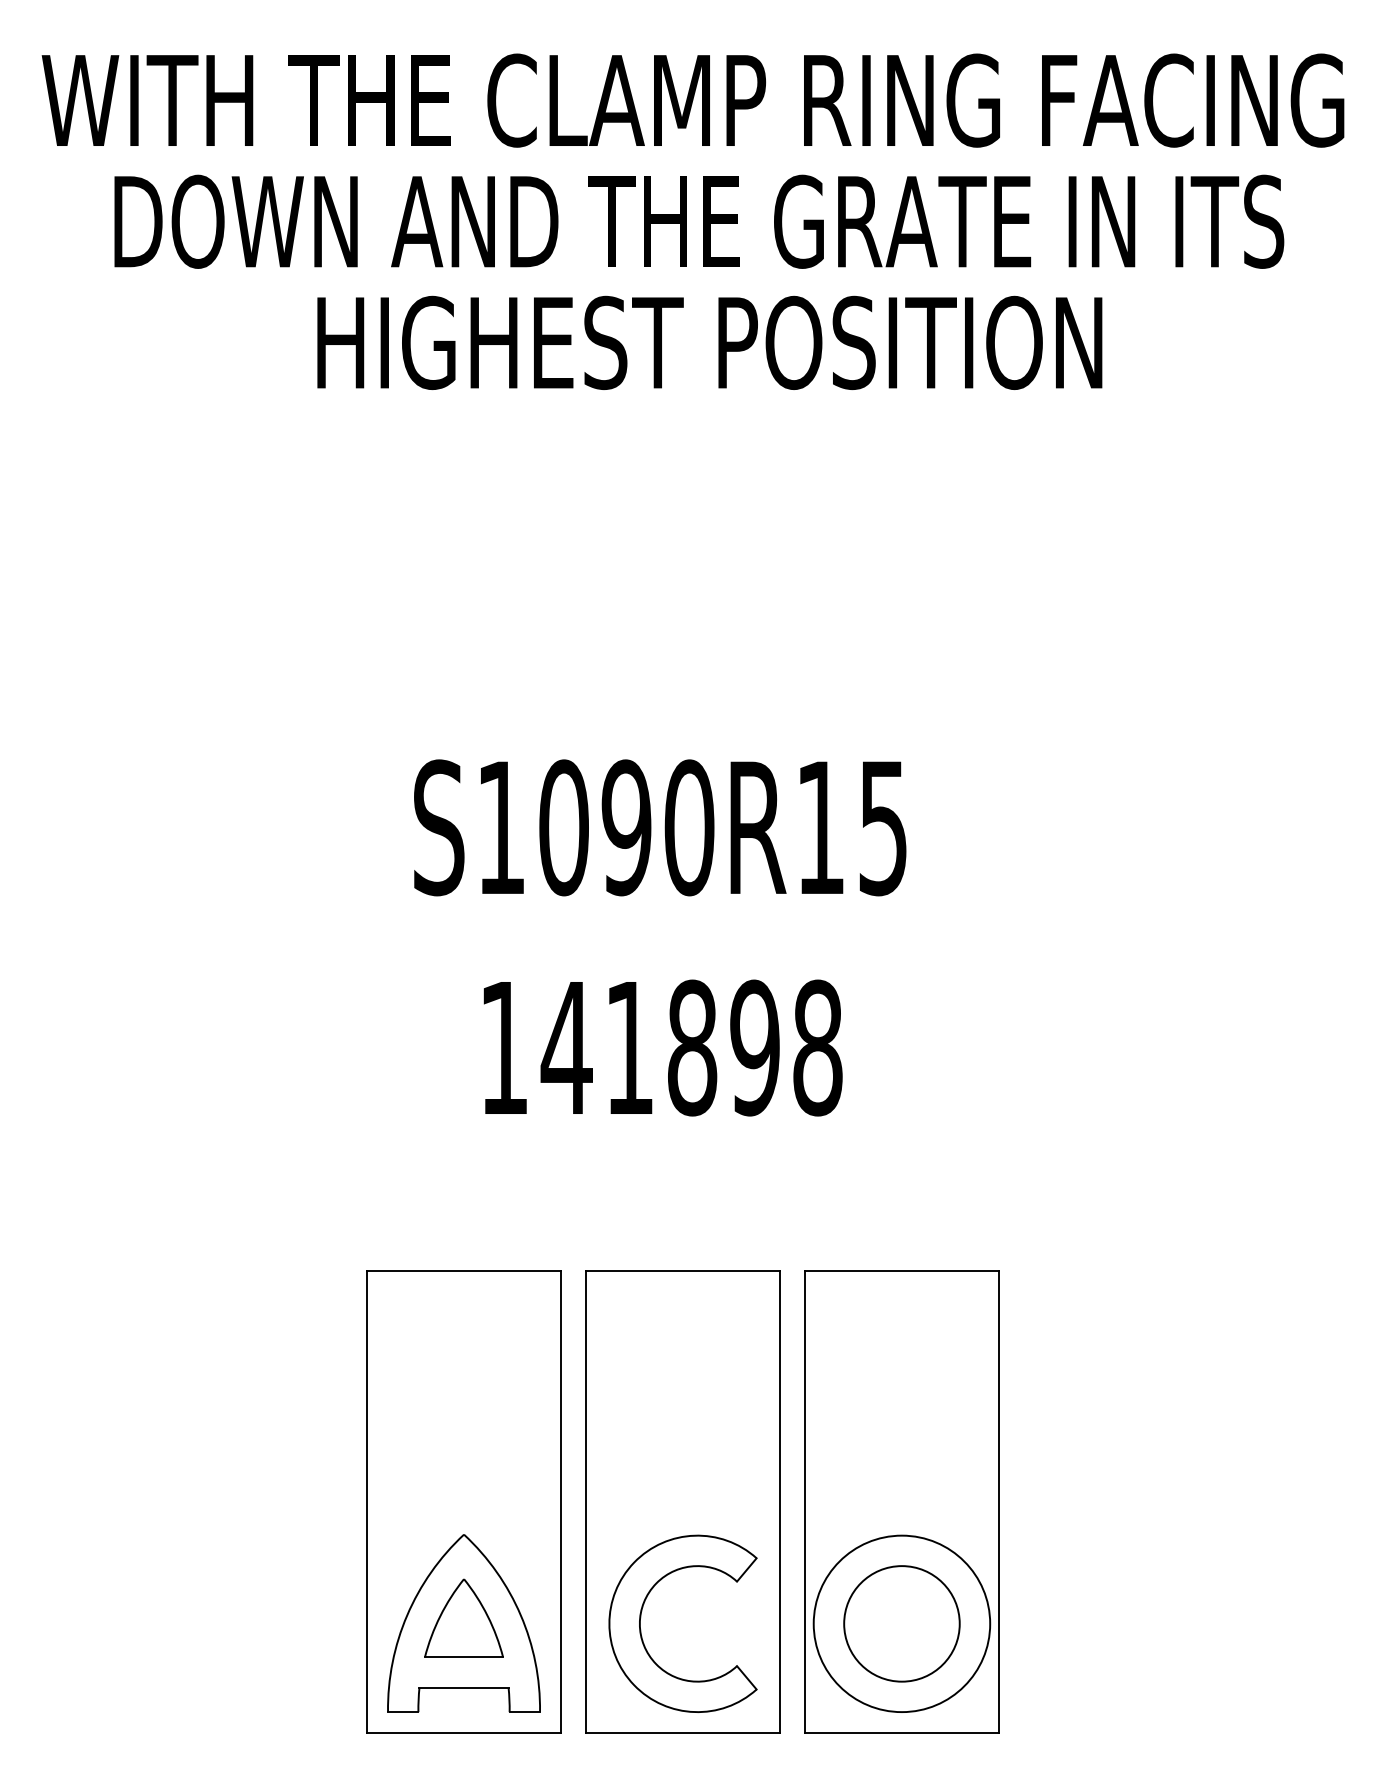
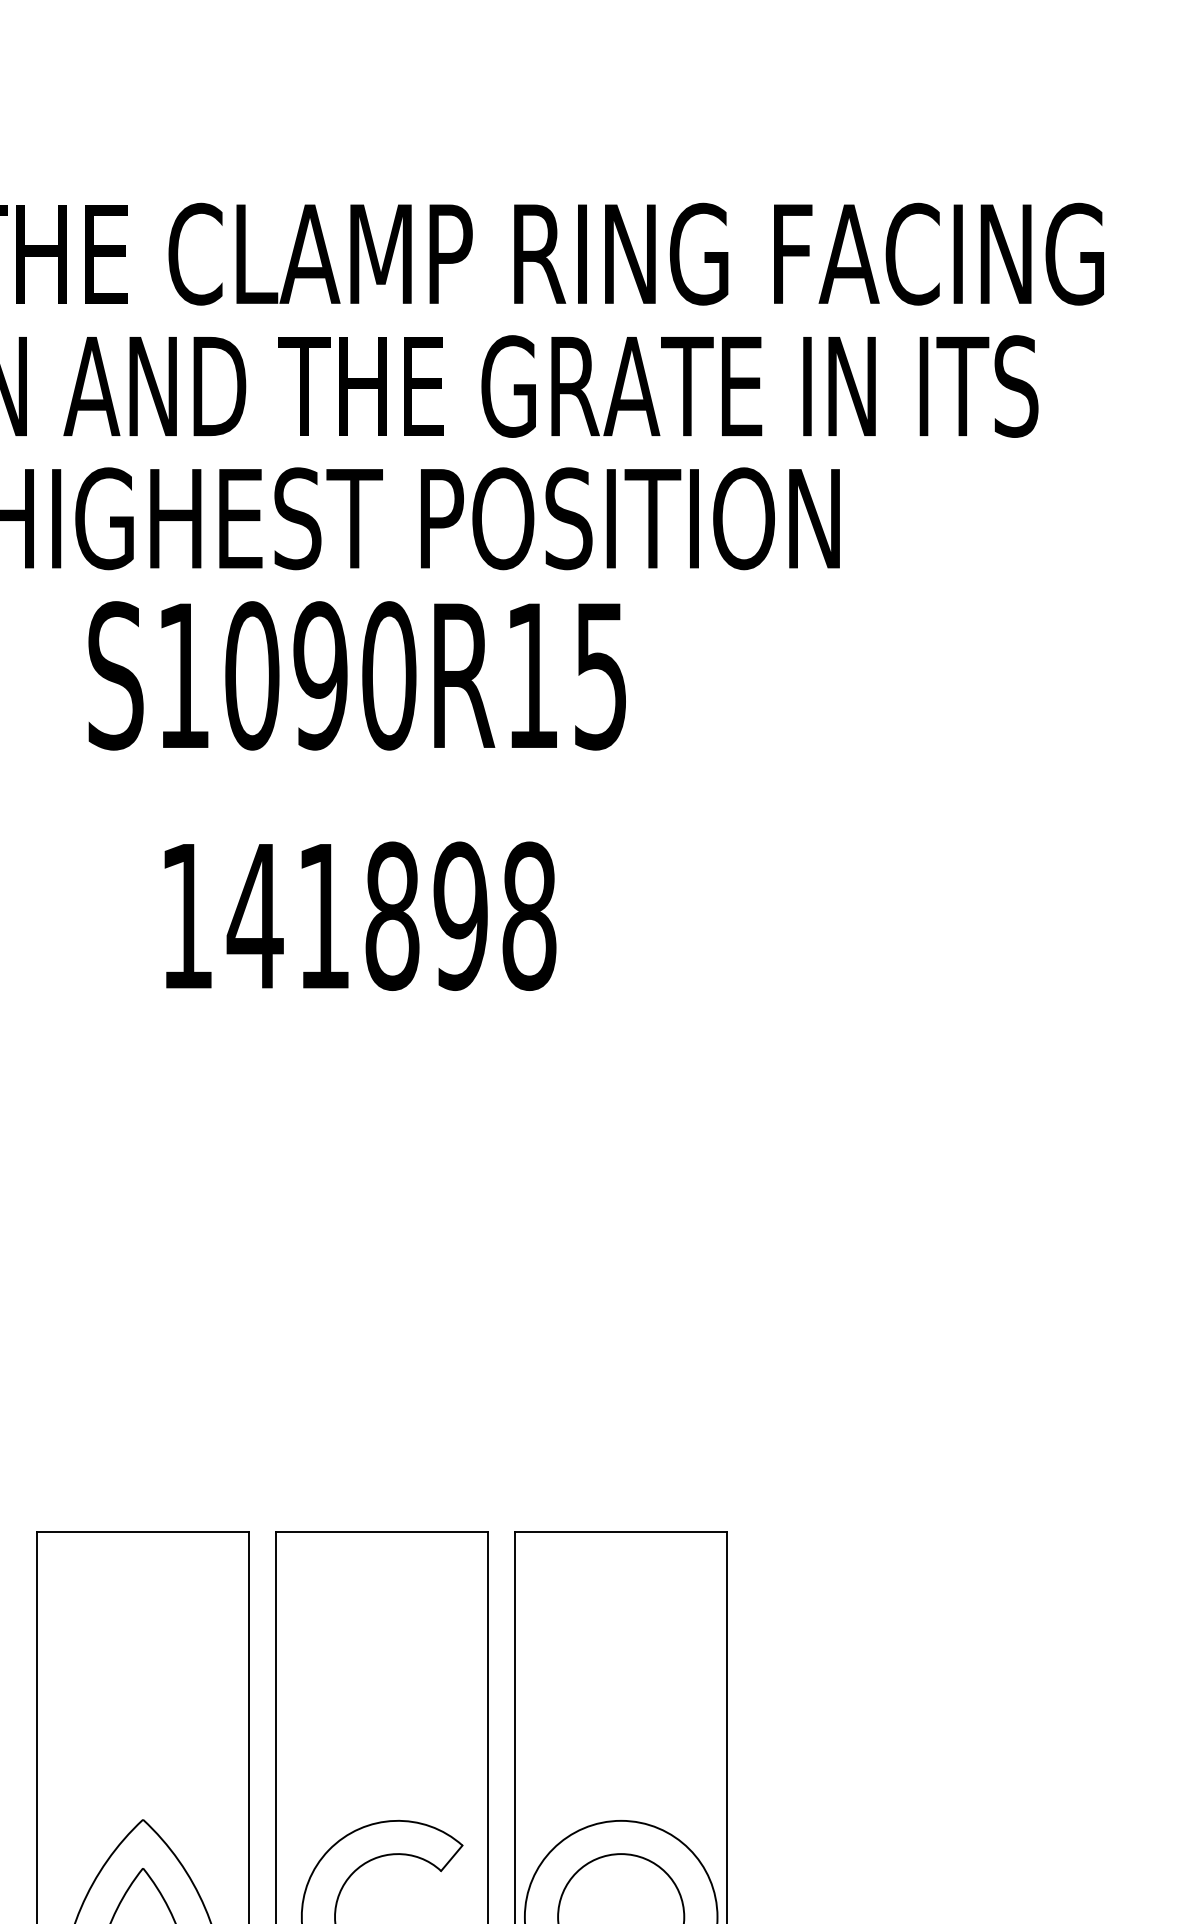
text: (660, 937) -> (357, 795), moved

